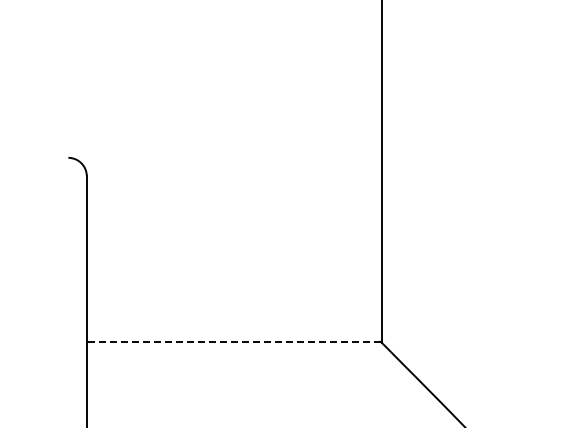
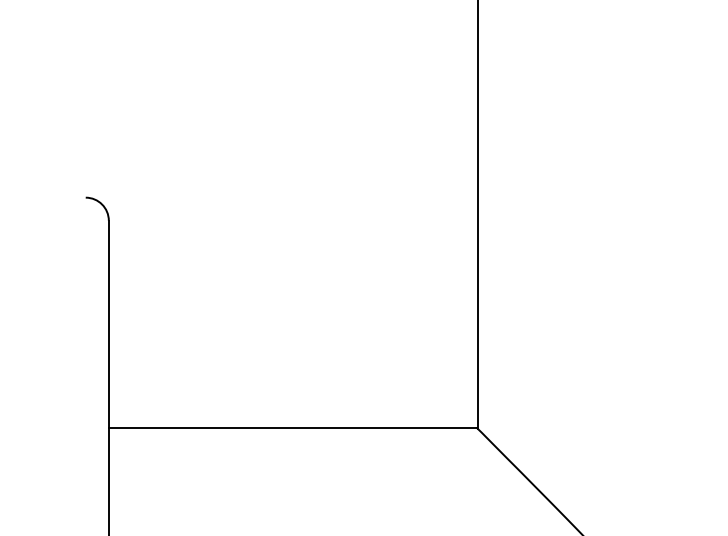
line: (233, 341) -> (292, 427), dashed -> solid

